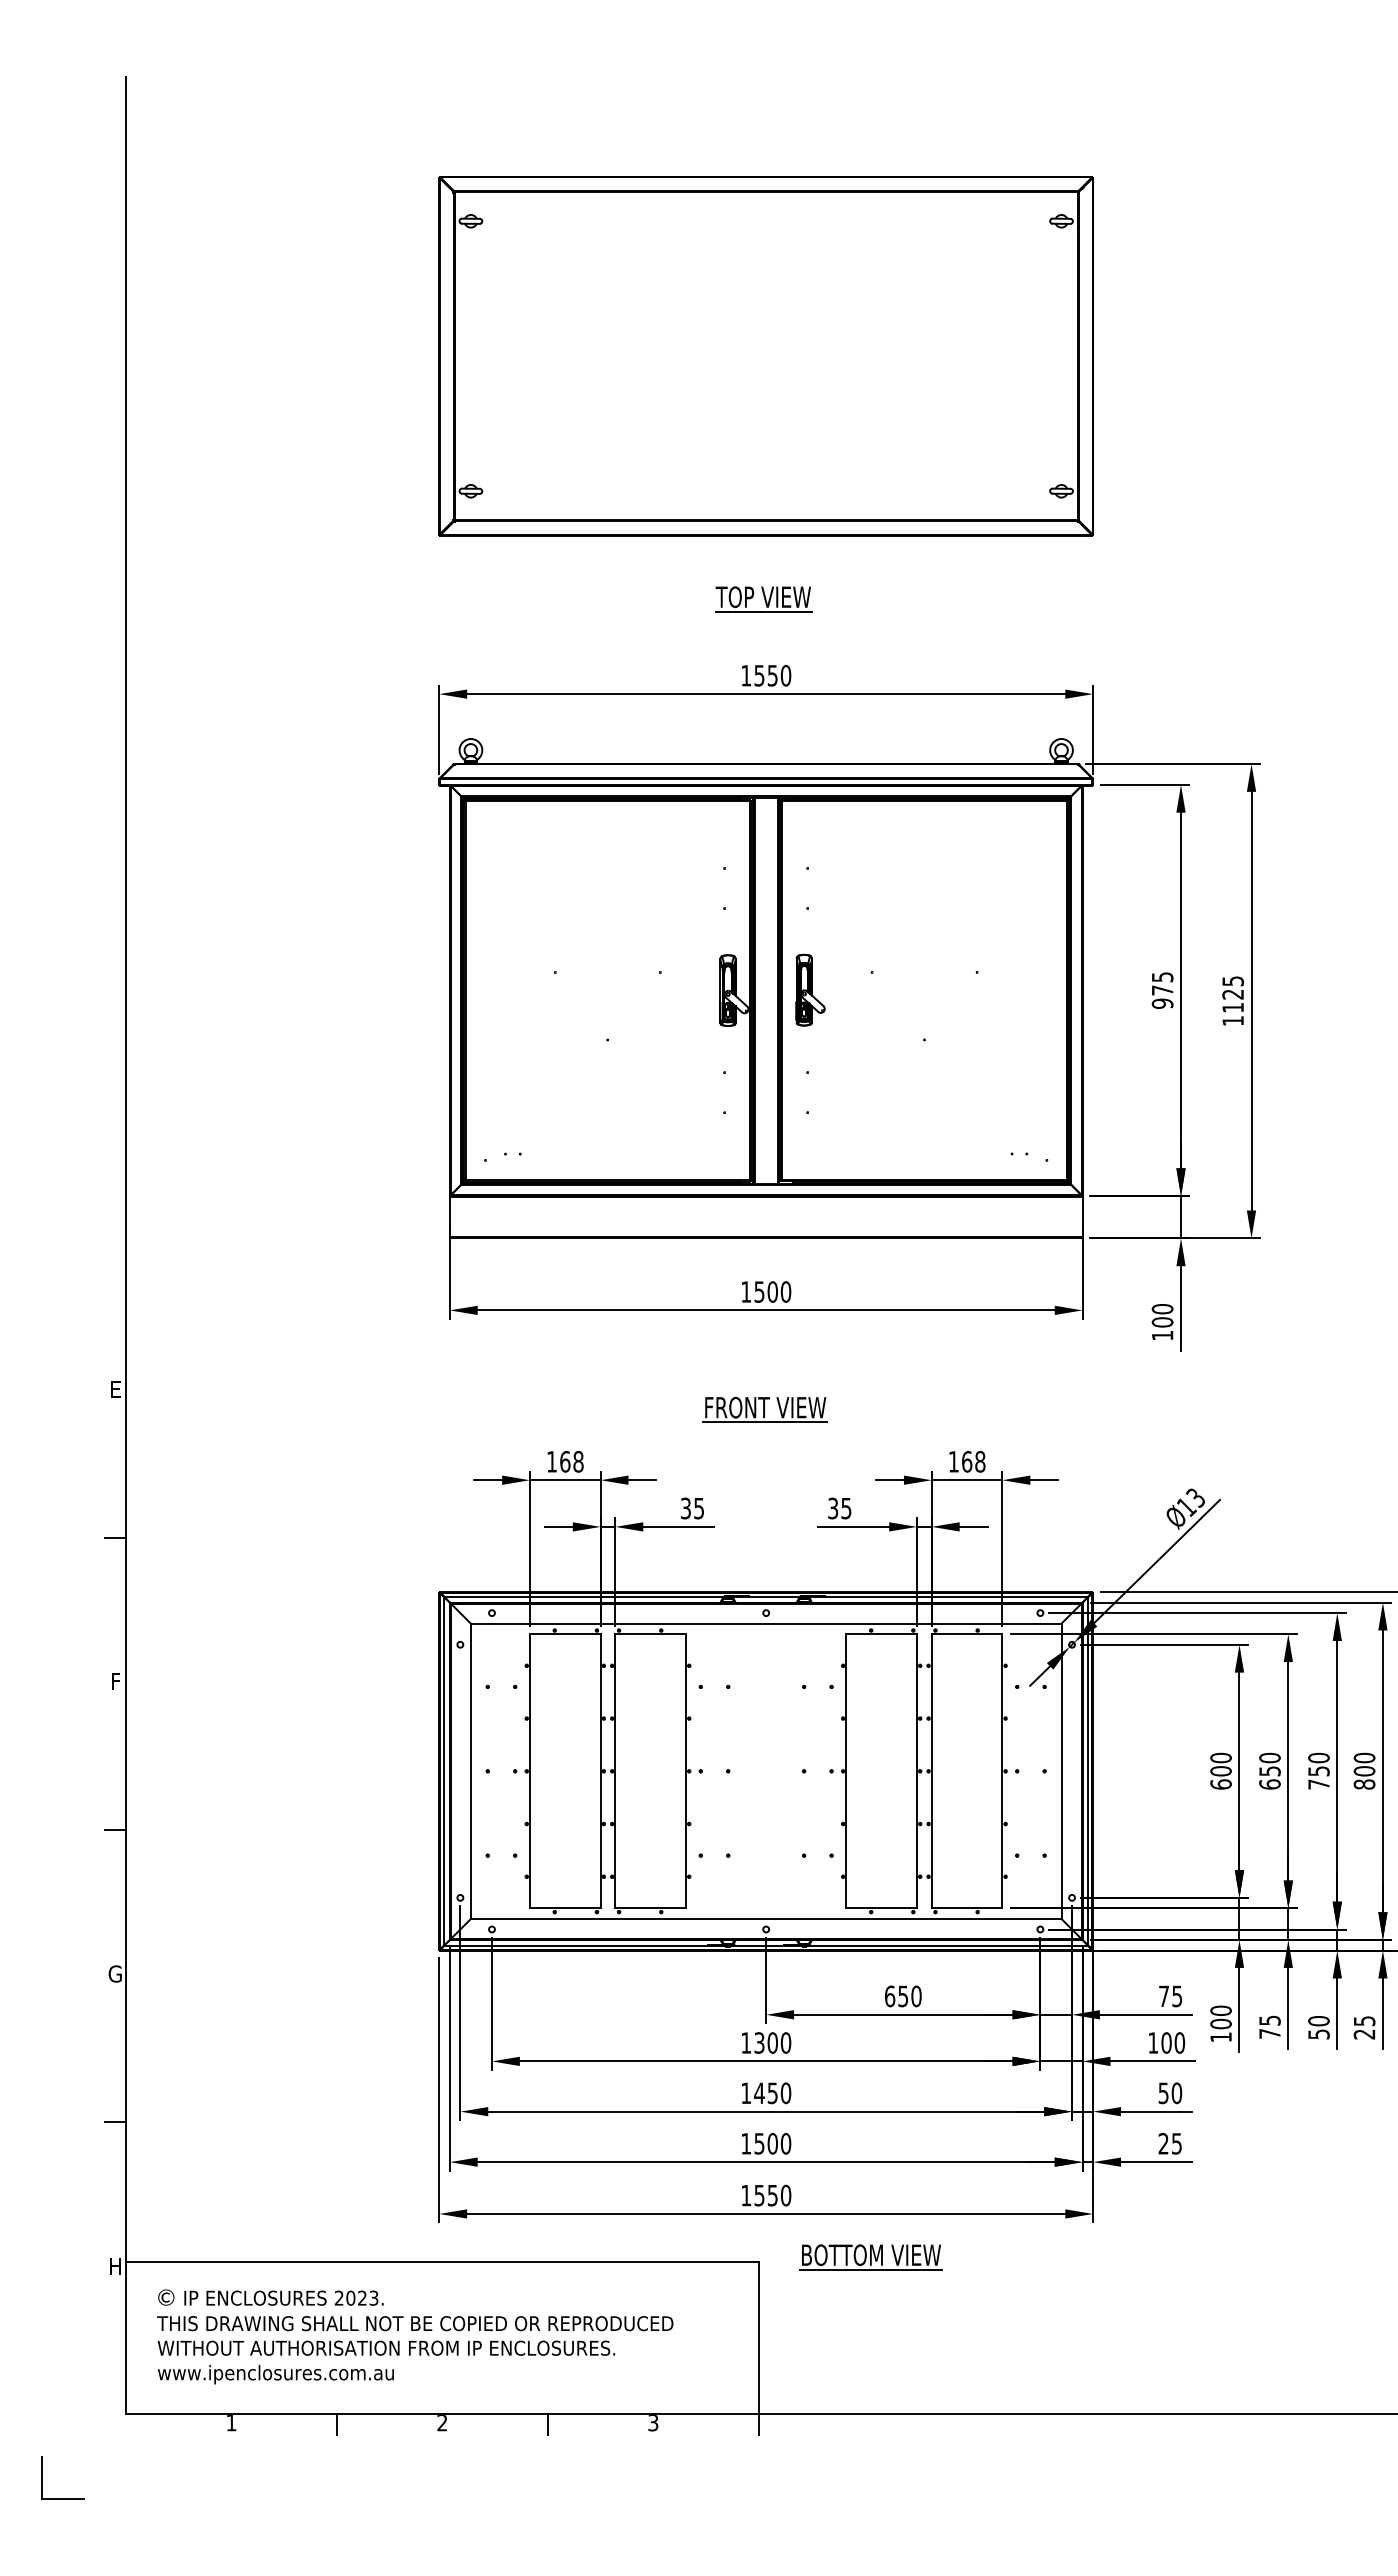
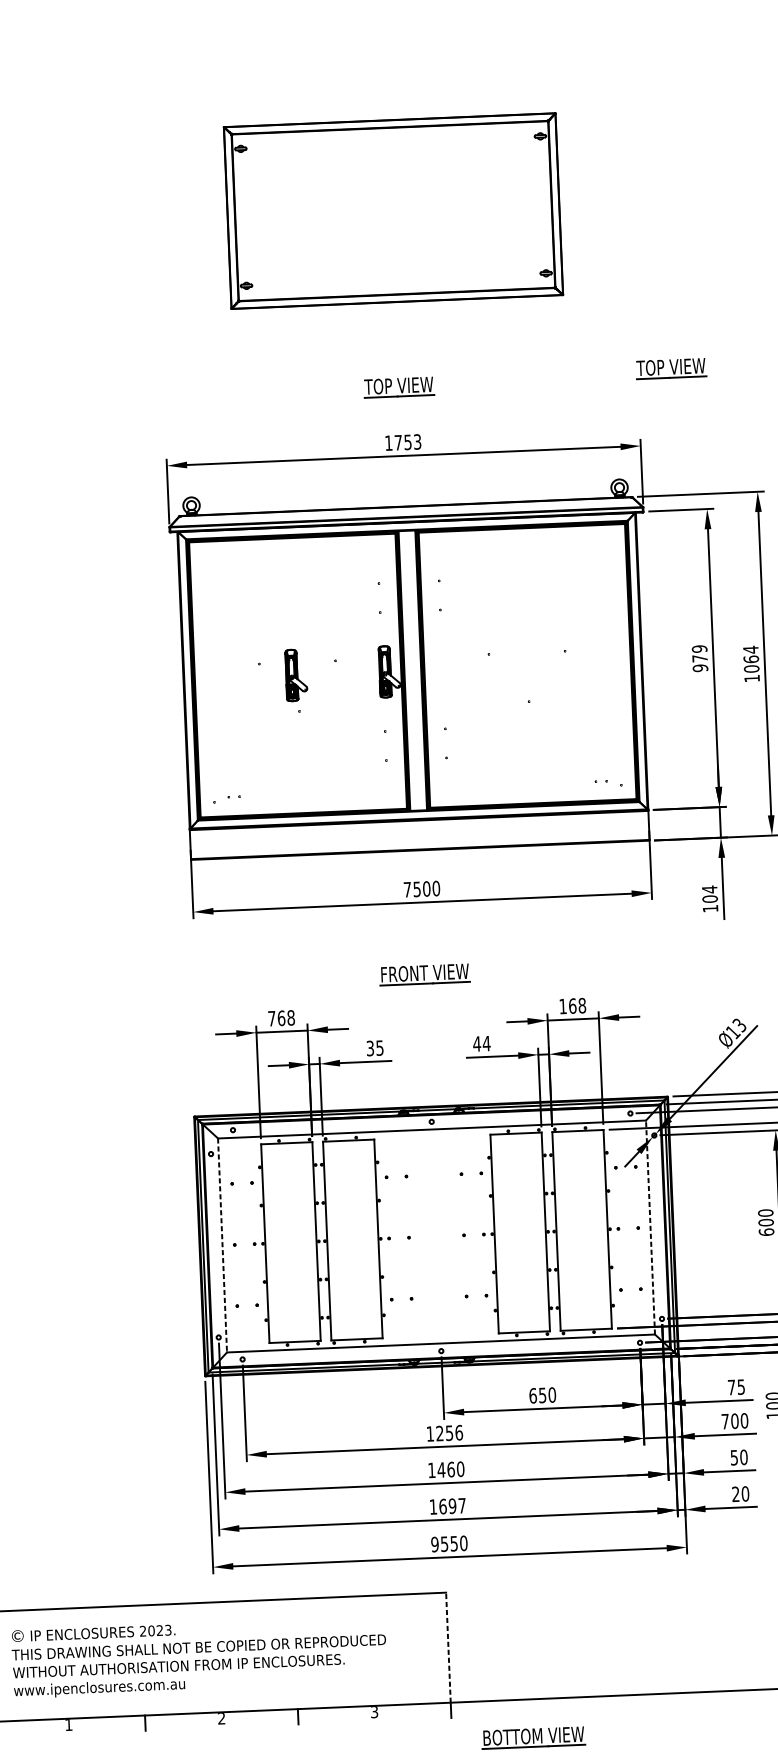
part: (765, 356) -> (393, 211), size x0.7
part: (1139, 589) -> (671, 368), added
text: (772, 675) -> (407, 442), 1550 -> 1753
text: (1162, 977) -> (699, 649), 975 -> 979
part: (810, 989) -> (296, 674), moved
text: (1233, 993) -> (751, 658), 1125 -> 1064
text: (746, 1291) -> (407, 889), 1500 -> 7500
text: (1162, 1308) -> (709, 889), 100 -> 104
text: (551, 1461) -> (271, 1018), 168 -> 768
text: (839, 1508) -> (481, 1043), 35 -> 44
line: (470, 1771) -> (222, 1245), solid -> dashed
line: (1061, 1771) -> (650, 1227), solid -> dashed
text: (772, 2042) -> (449, 1432), 1300 -> 1256
text: (1153, 2042) -> (725, 1421), 100 -> 700
text: (772, 2093) -> (450, 1469), 1450 -> 1460
text: (772, 2143) -> (452, 1506), 1500 -> 1697
text: (1176, 2143) -> (745, 1493), 25 -> 20
text: (746, 2195) -> (435, 1544), 1550 -> 9550
part: (870, 2257) -> (533, 1737), moved
line: (758, 2338) -> (448, 1647), solid -> dashed

